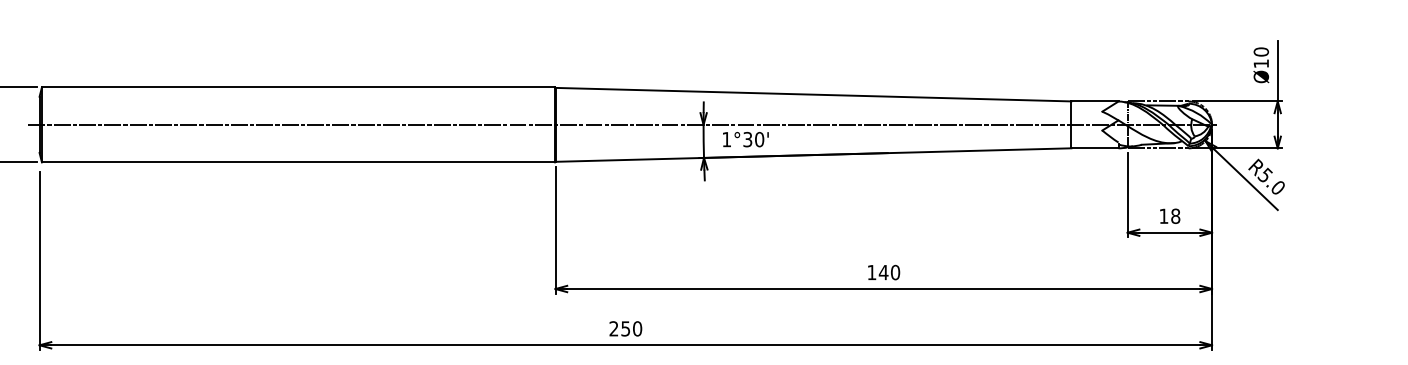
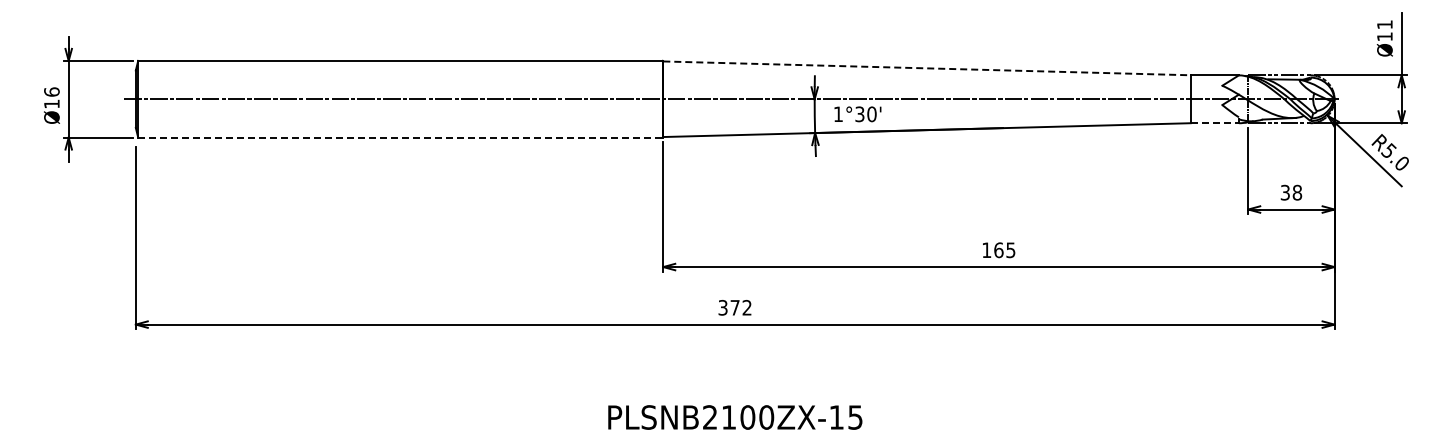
text: (1260, 51) -> (1384, 24), Ø10 -> Ø11
line: (813, 94) -> (927, 68), solid -> dashed
line: (1095, 148) -> (1215, 123), solid -> dashed
line: (299, 162) -> (401, 137), solid -> dashed
text: (1163, 216) -> (1284, 192), 18 -> 38
text: (889, 272) -> (1004, 250), 140 -> 165
text: (625, 328) -> (734, 307), 250 -> 372

